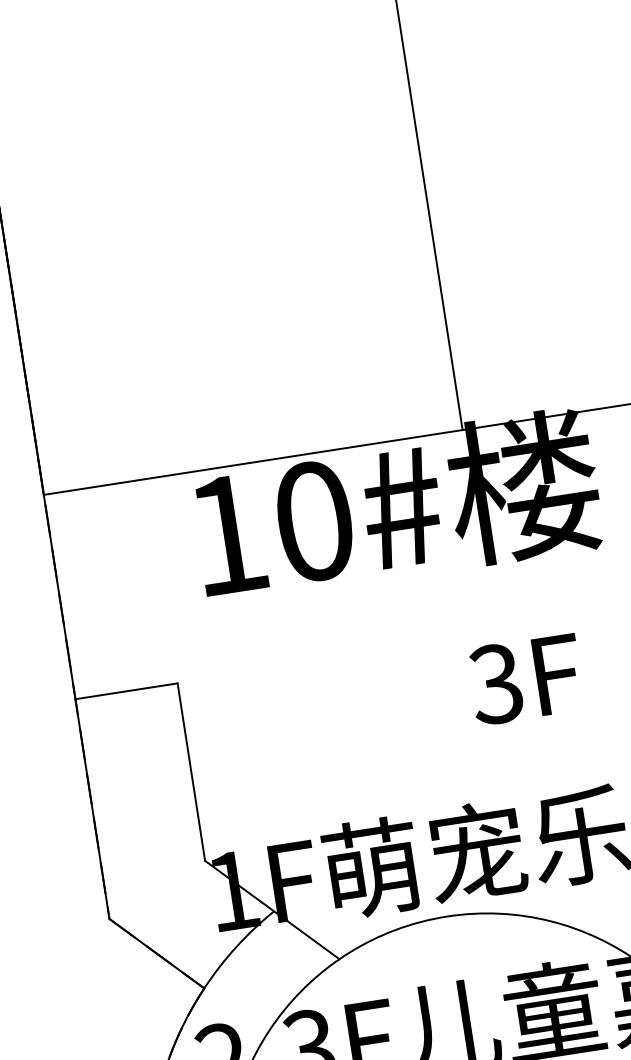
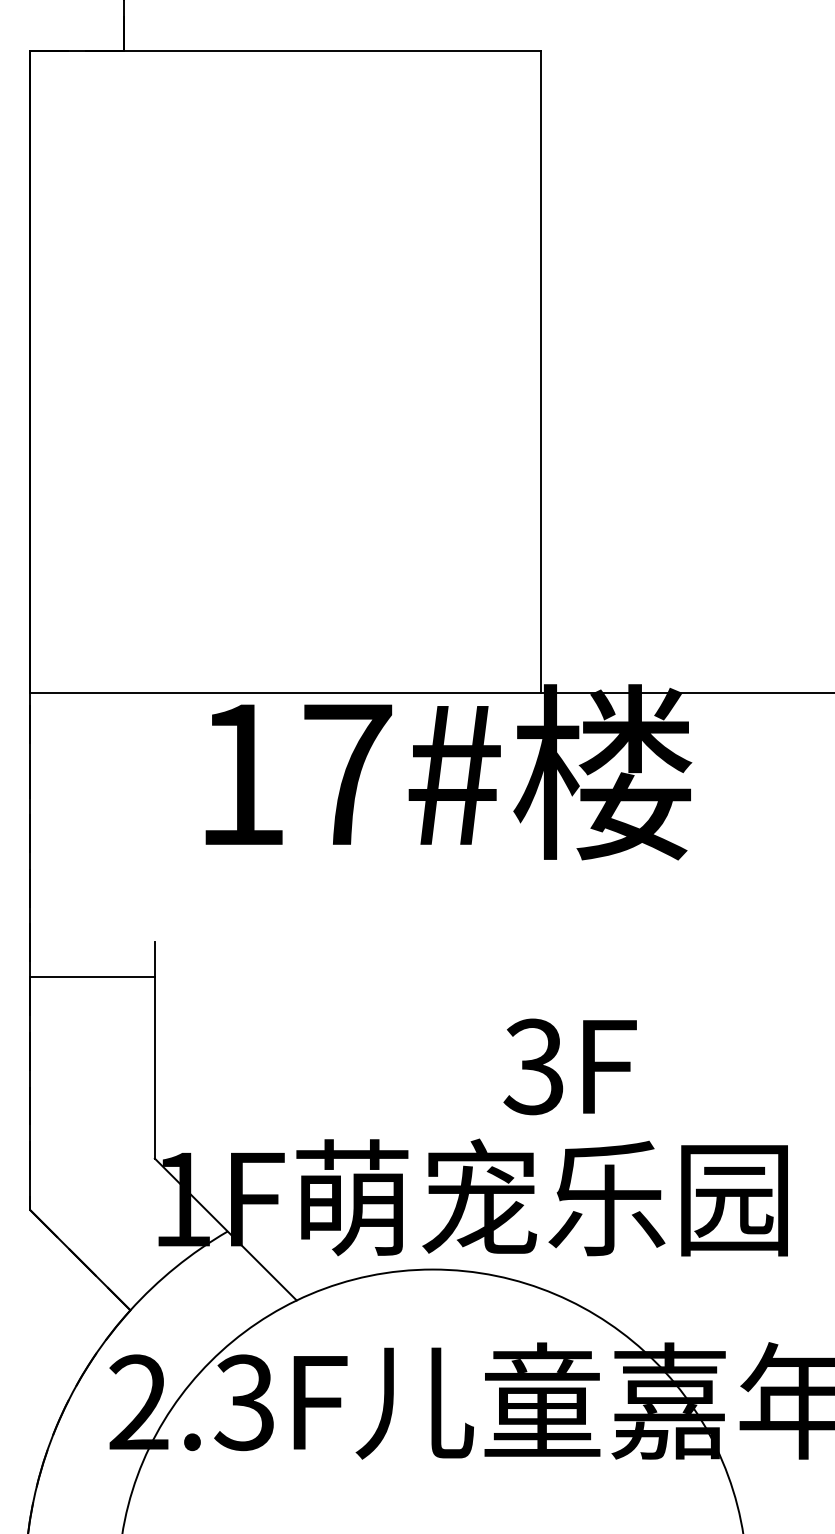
text: (315, 521) -> (348, 774), 10# -> 17#
text: (525, 679) -> (569, 1066), moved
line: (126, 691) -> (92, 977), moved

